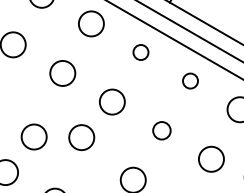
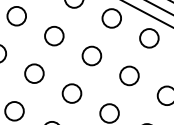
circle: (140, 52) -> (111, 18), size x1.67
circle: (190, 80) -> (149, 37), size x1.67
circle: (161, 130) -> (129, 75), size x1.43
circle: (33, 136) -> (33, 73), moved
circle: (81, 137) -> (71, 93), moved

